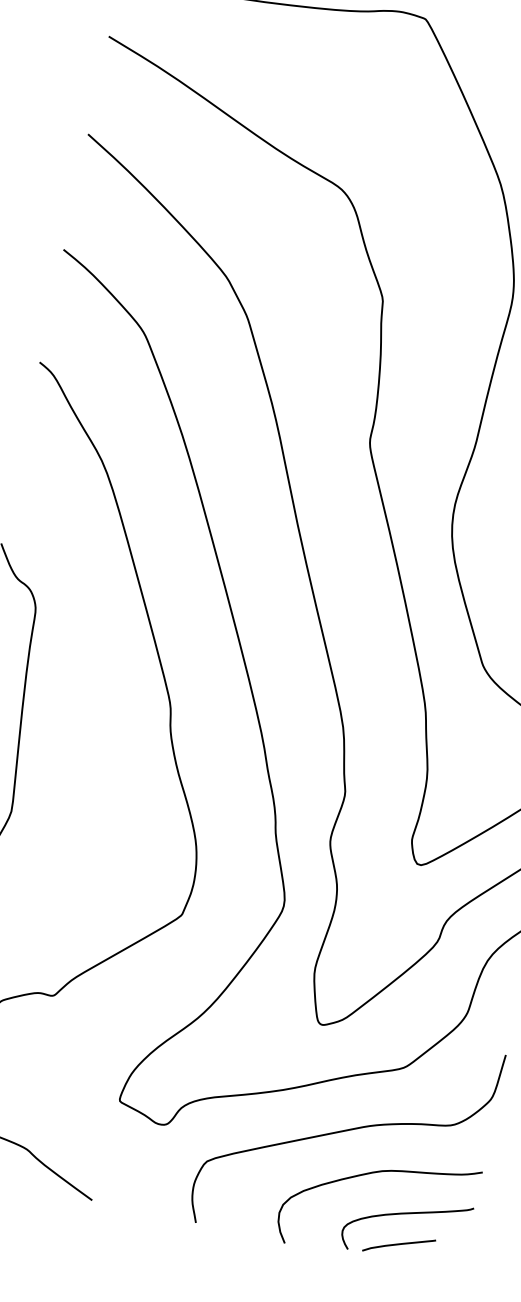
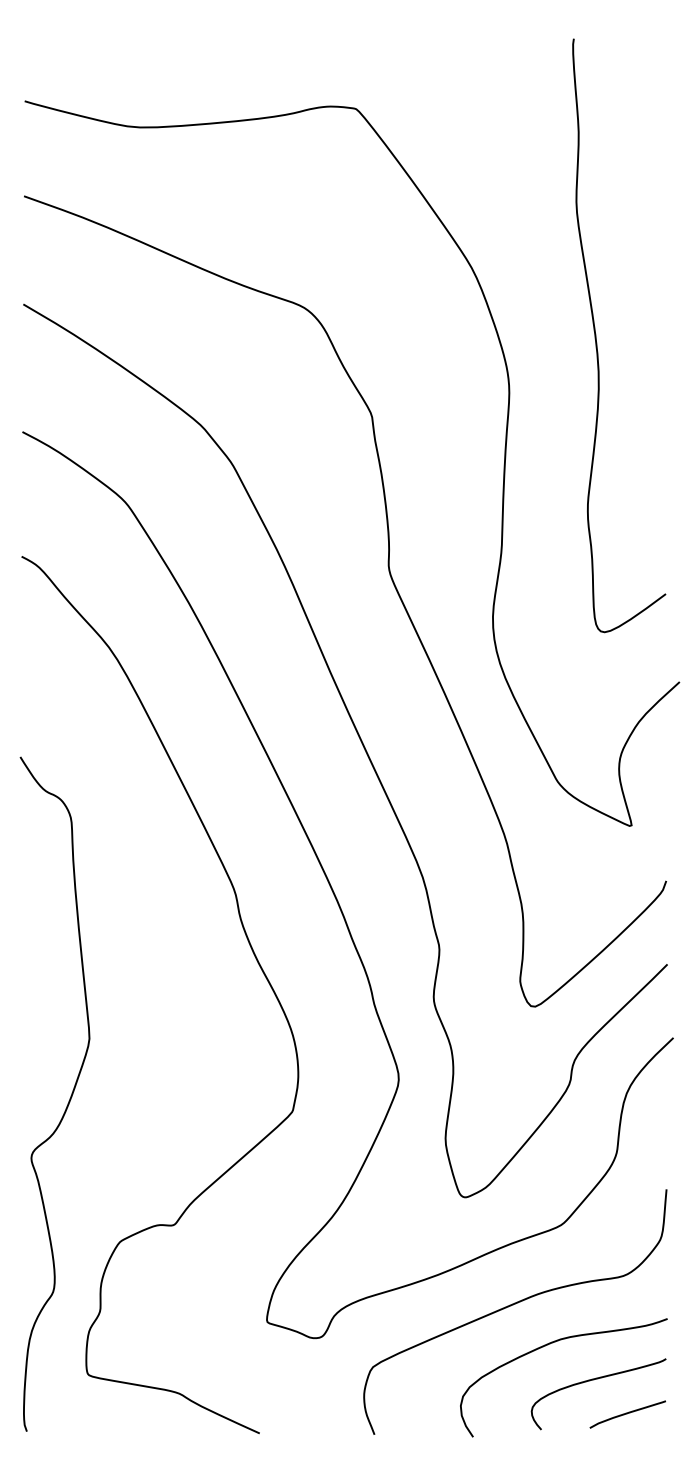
curve: (398, 1245) -> (627, 1414), moved

